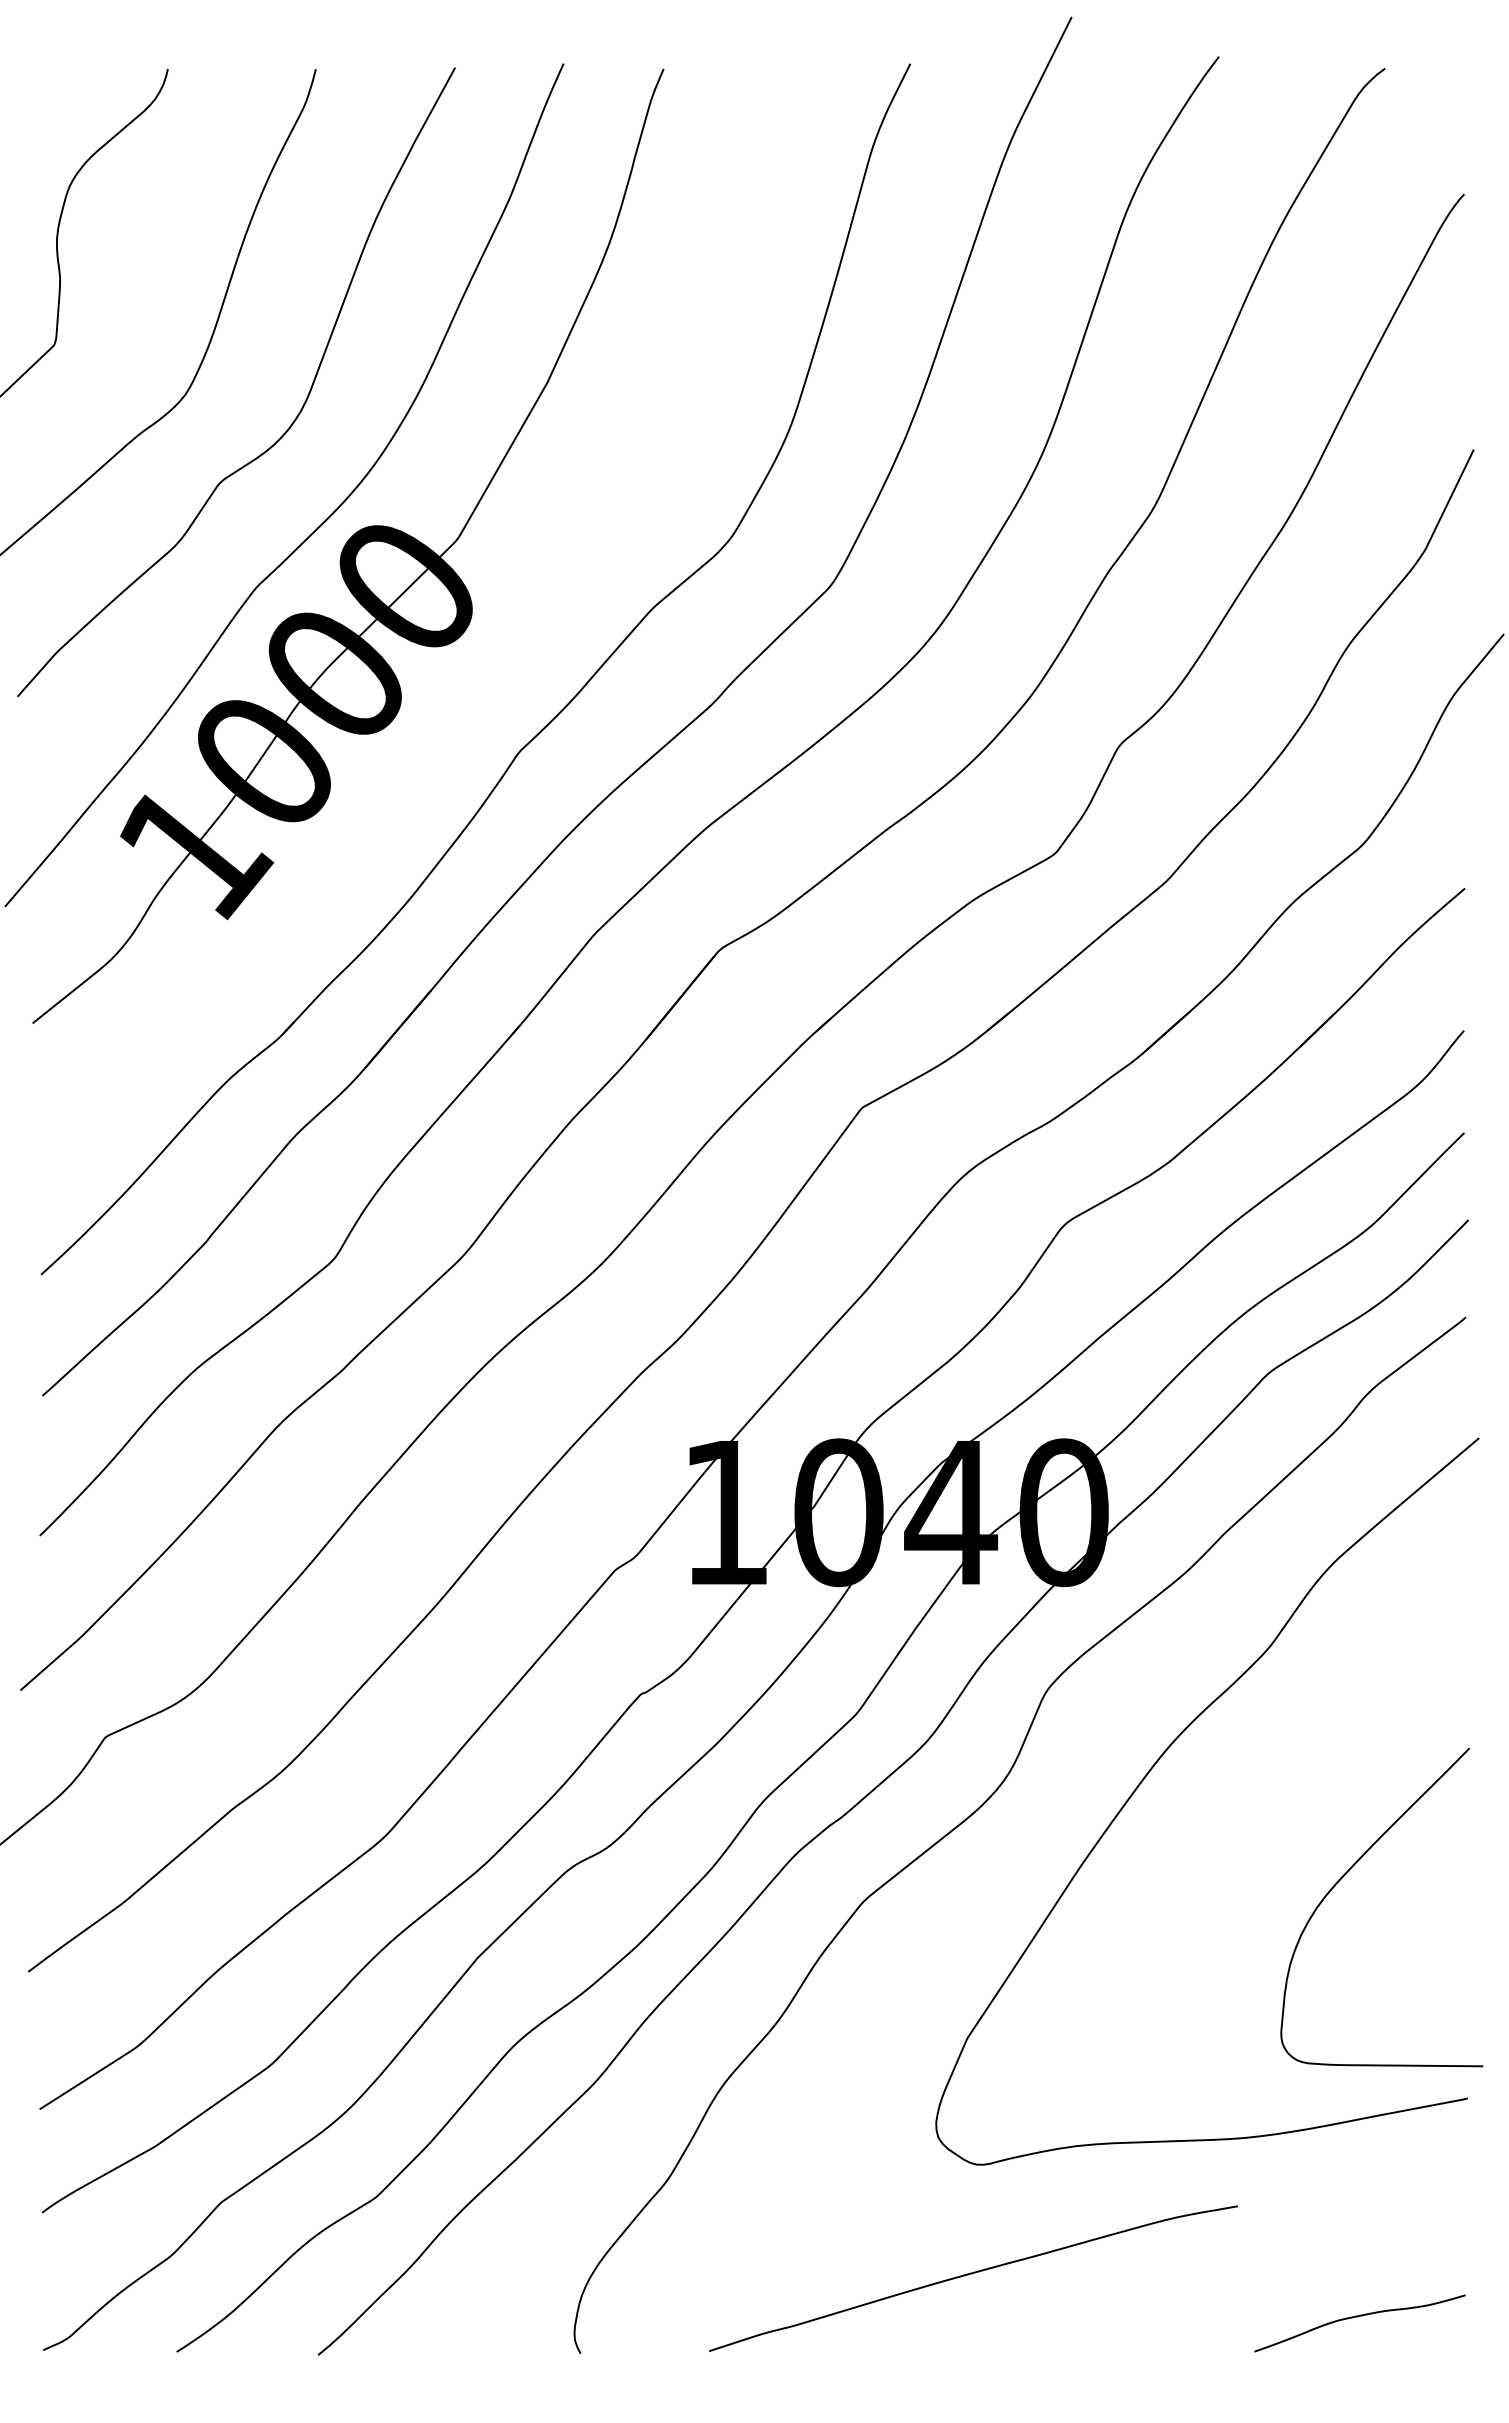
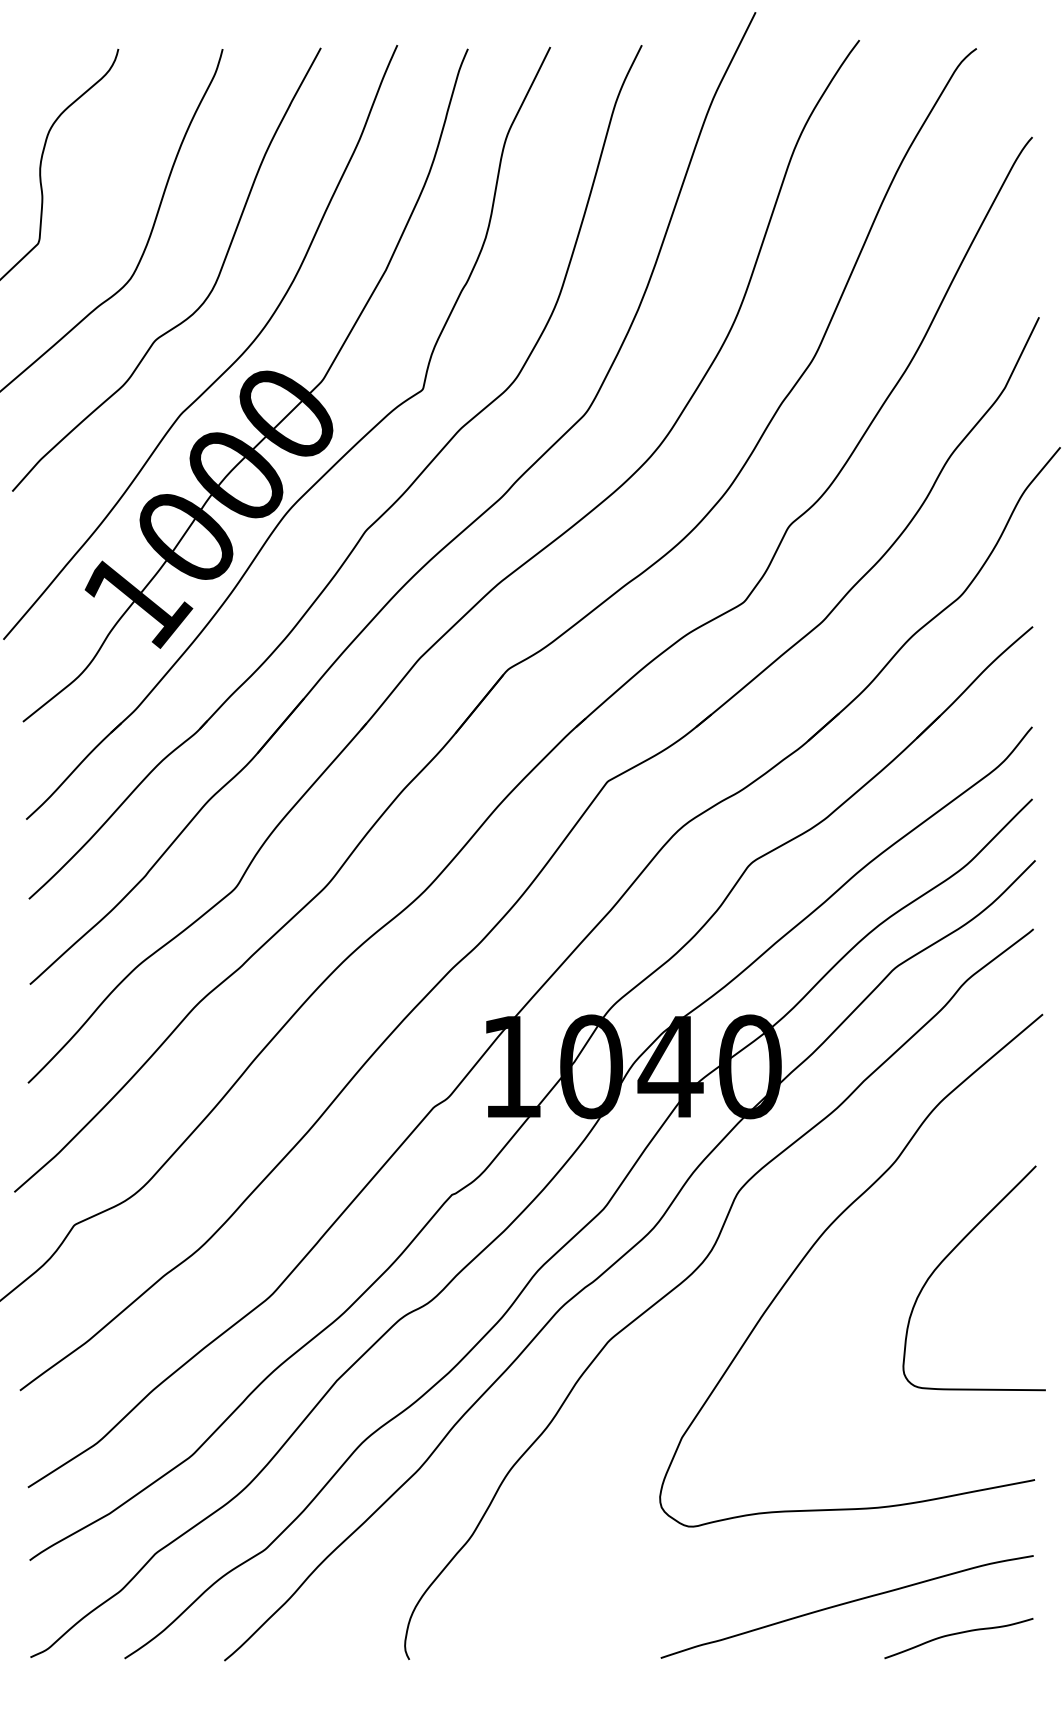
part: (463, 668) -> (326, 471), added
curve: (1347, 1873) -> (950, 1254), moved
curve: (972, 2274) -> (846, 1604), moved

